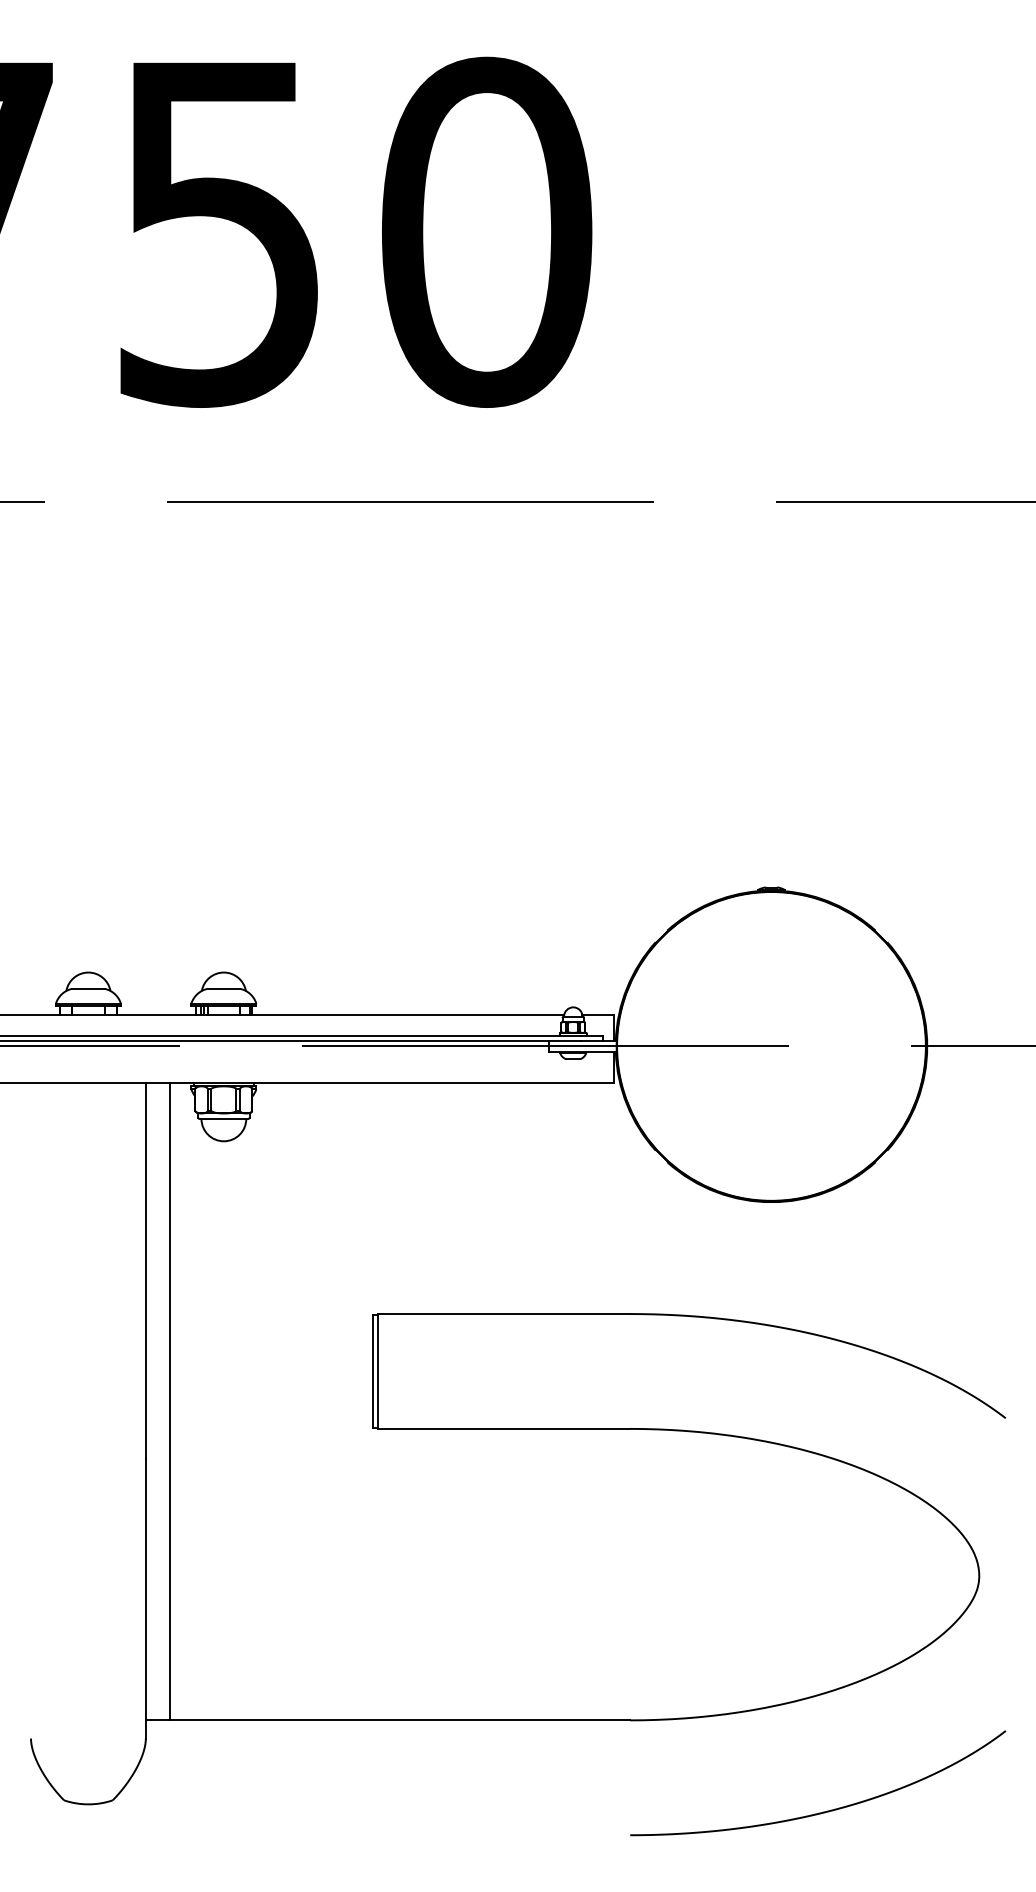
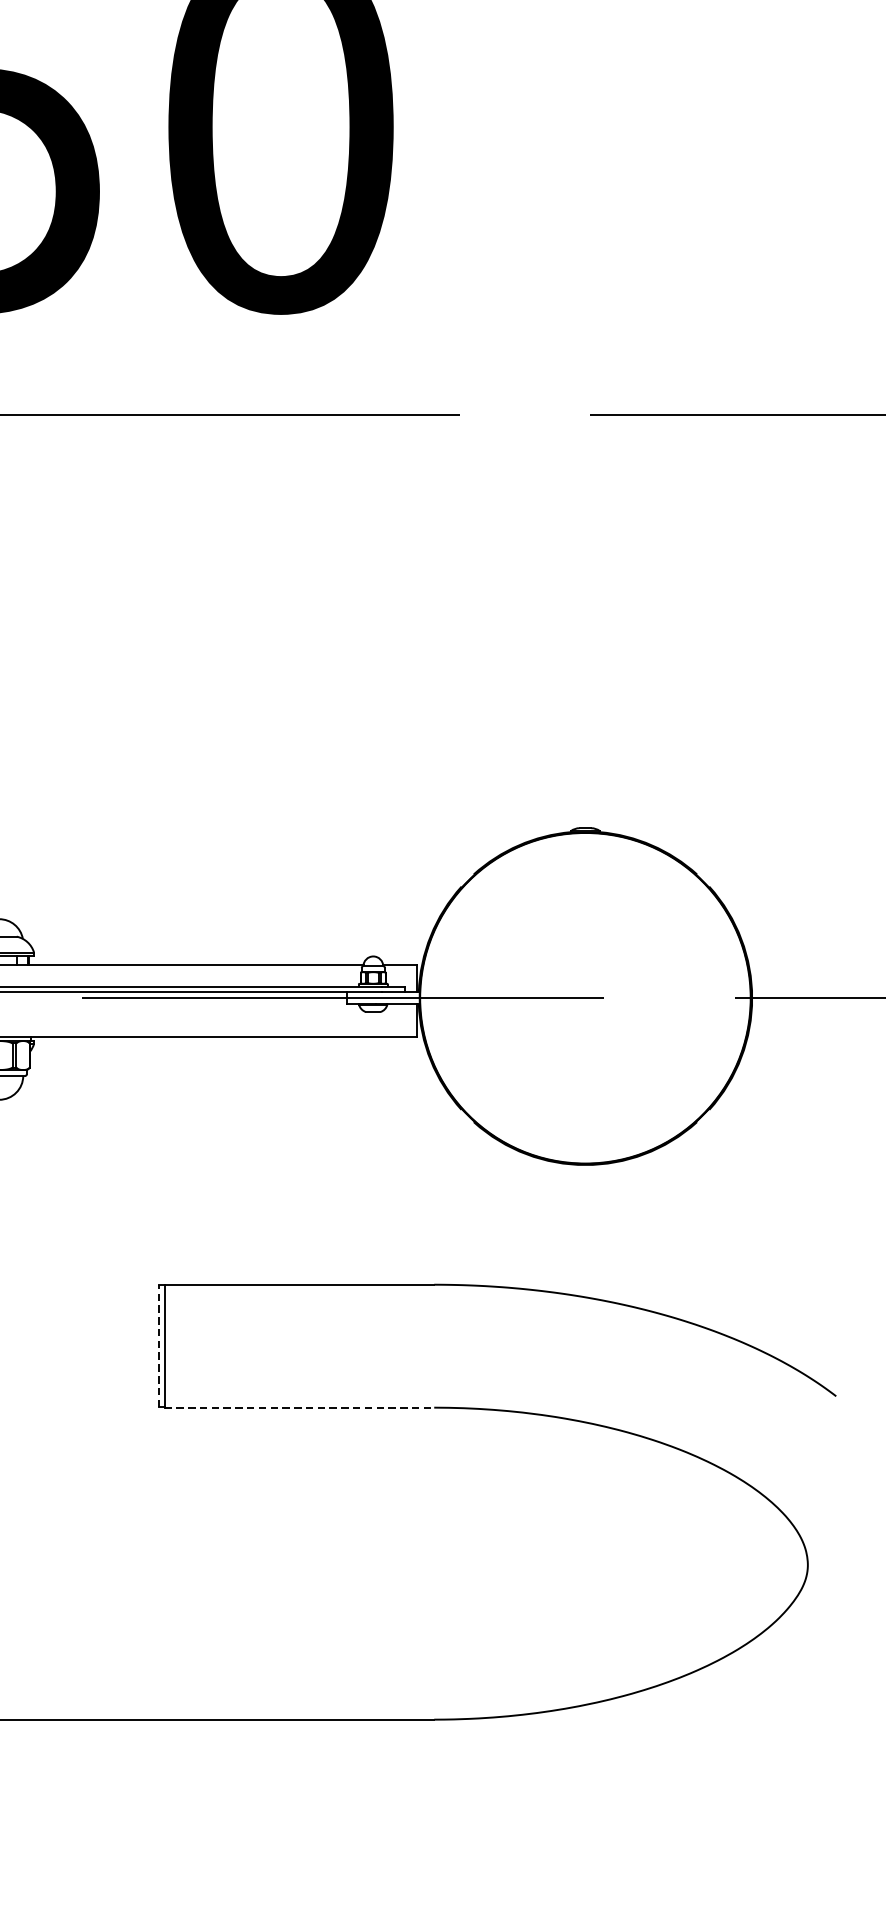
line: (372, 1371) -> (158, 1346), solid -> dashed
line: (504, 1428) -> (299, 1407), solid -> dashed
curve: (823, 1811) -> (641, 1817), removed

